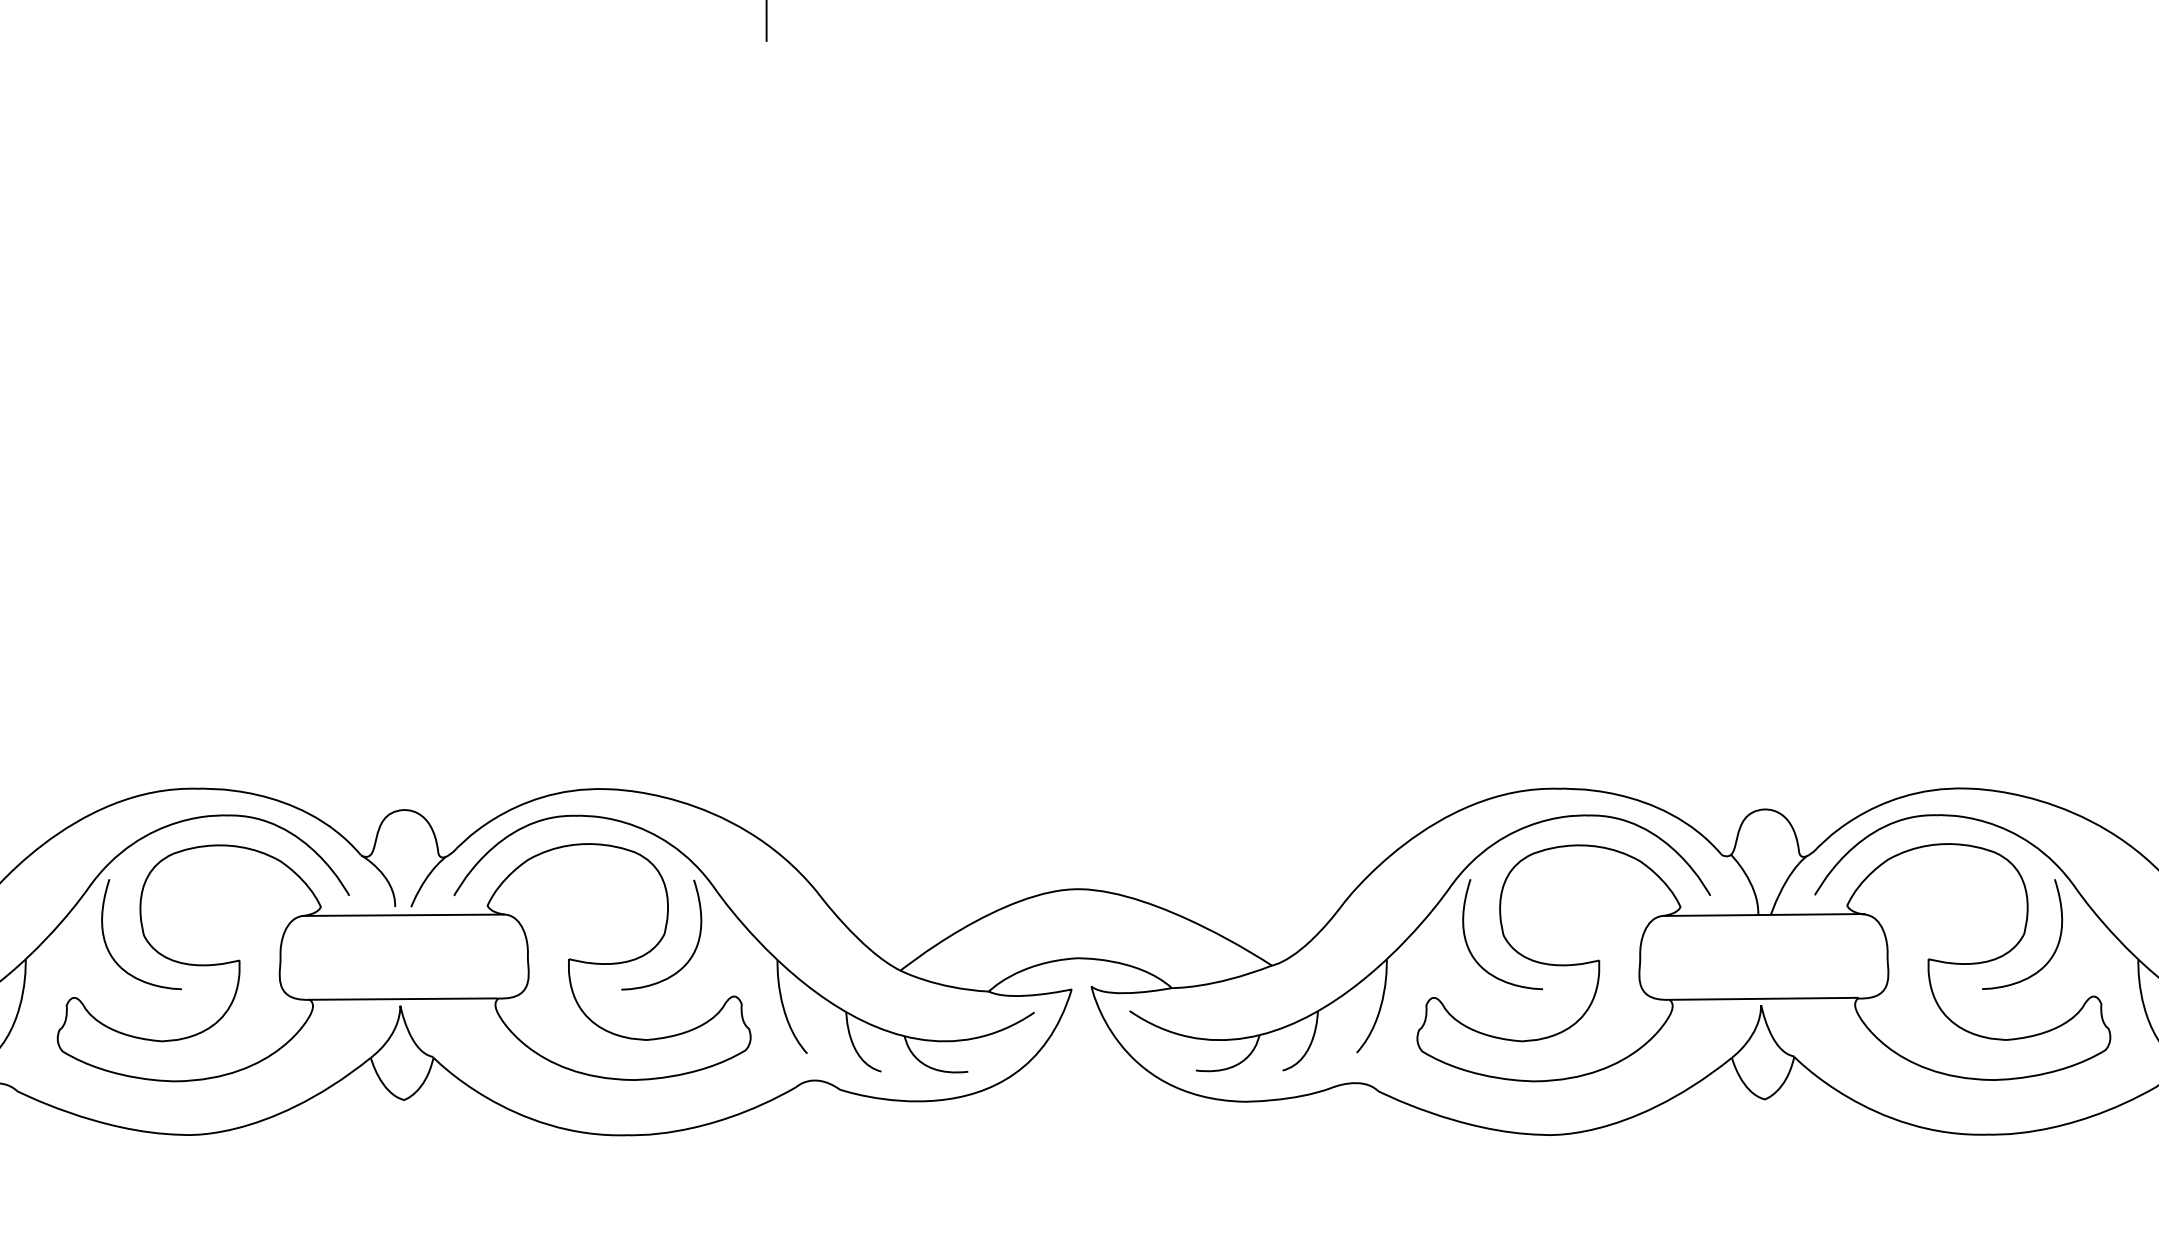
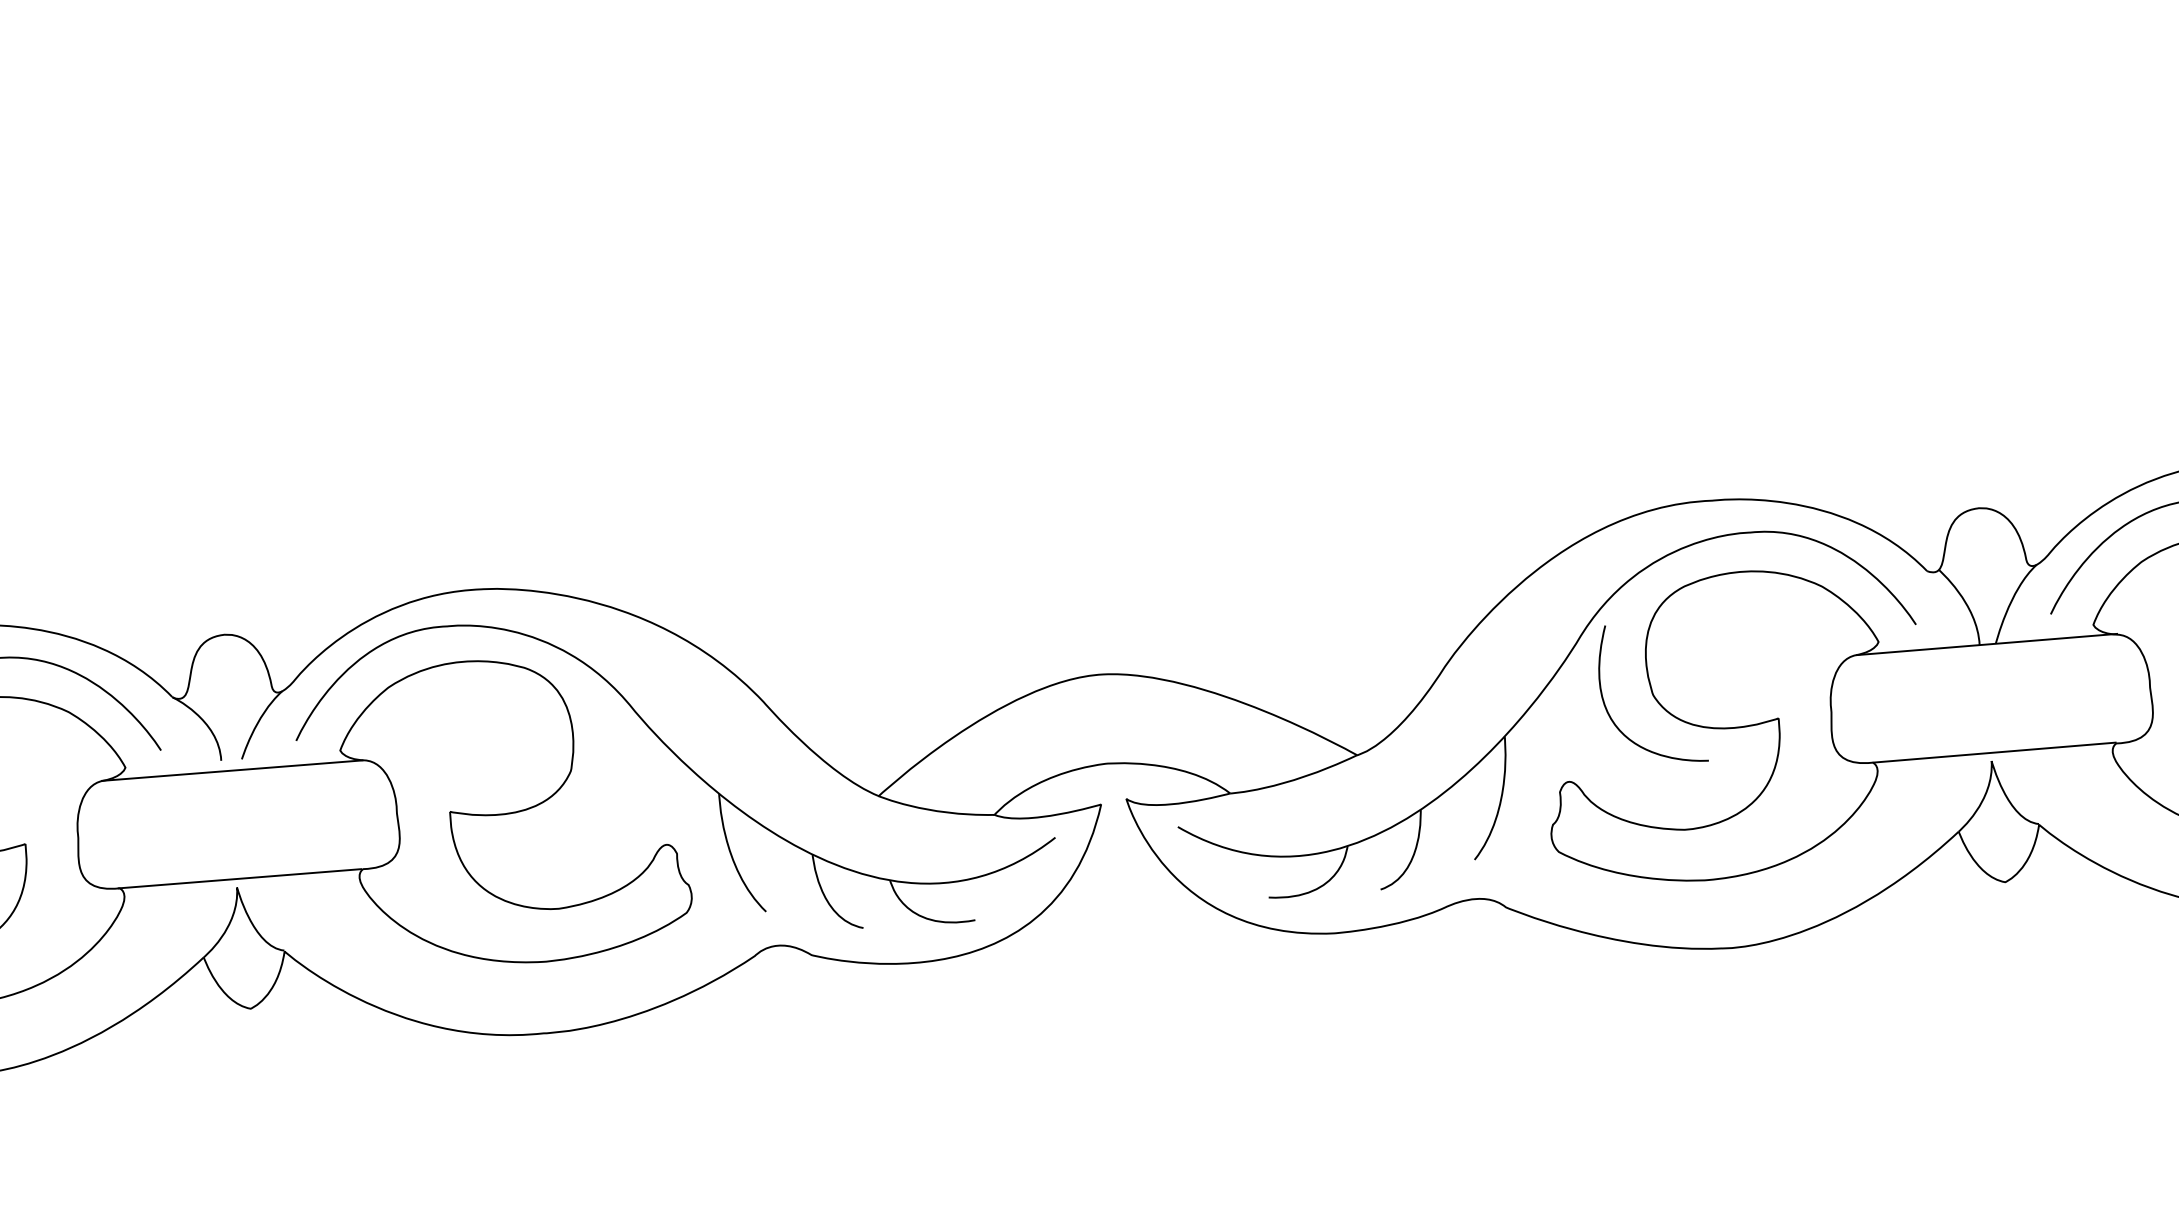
curve: (693, 951) -> (610, 790), removed

